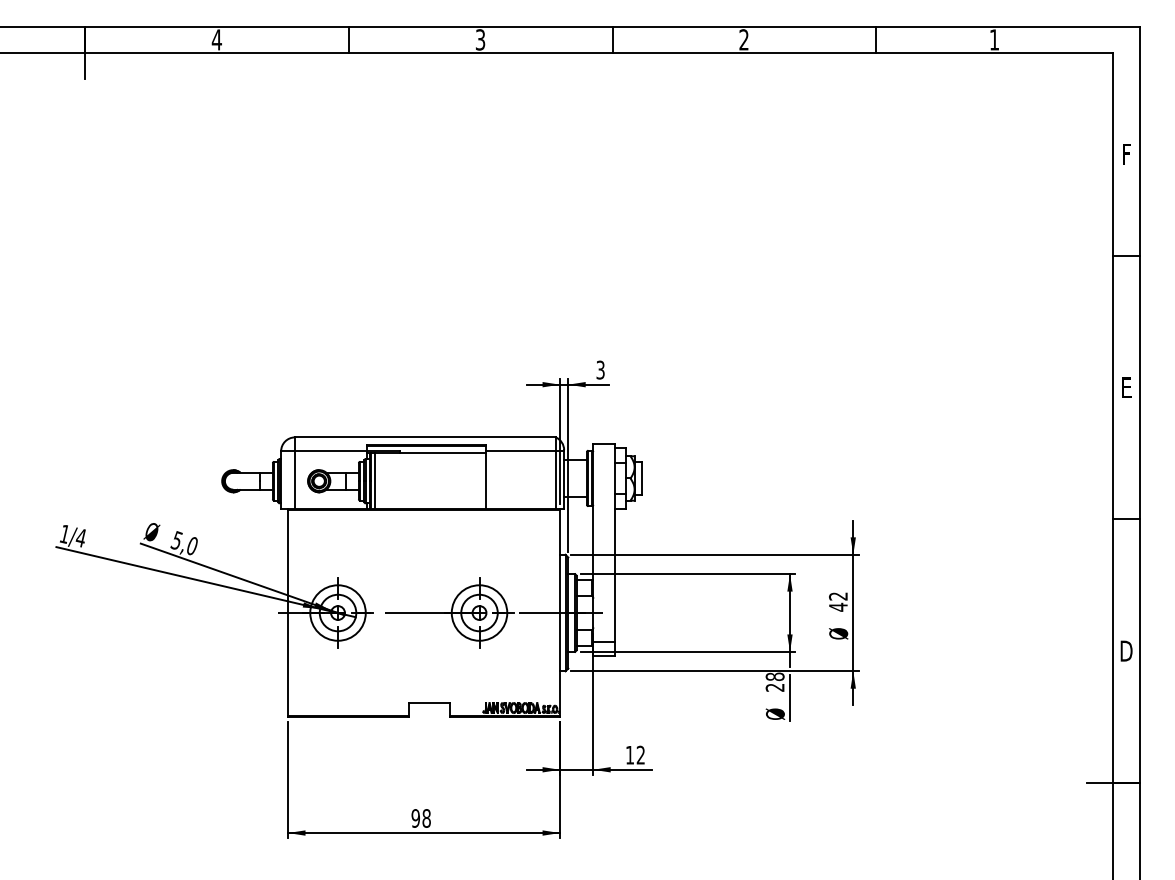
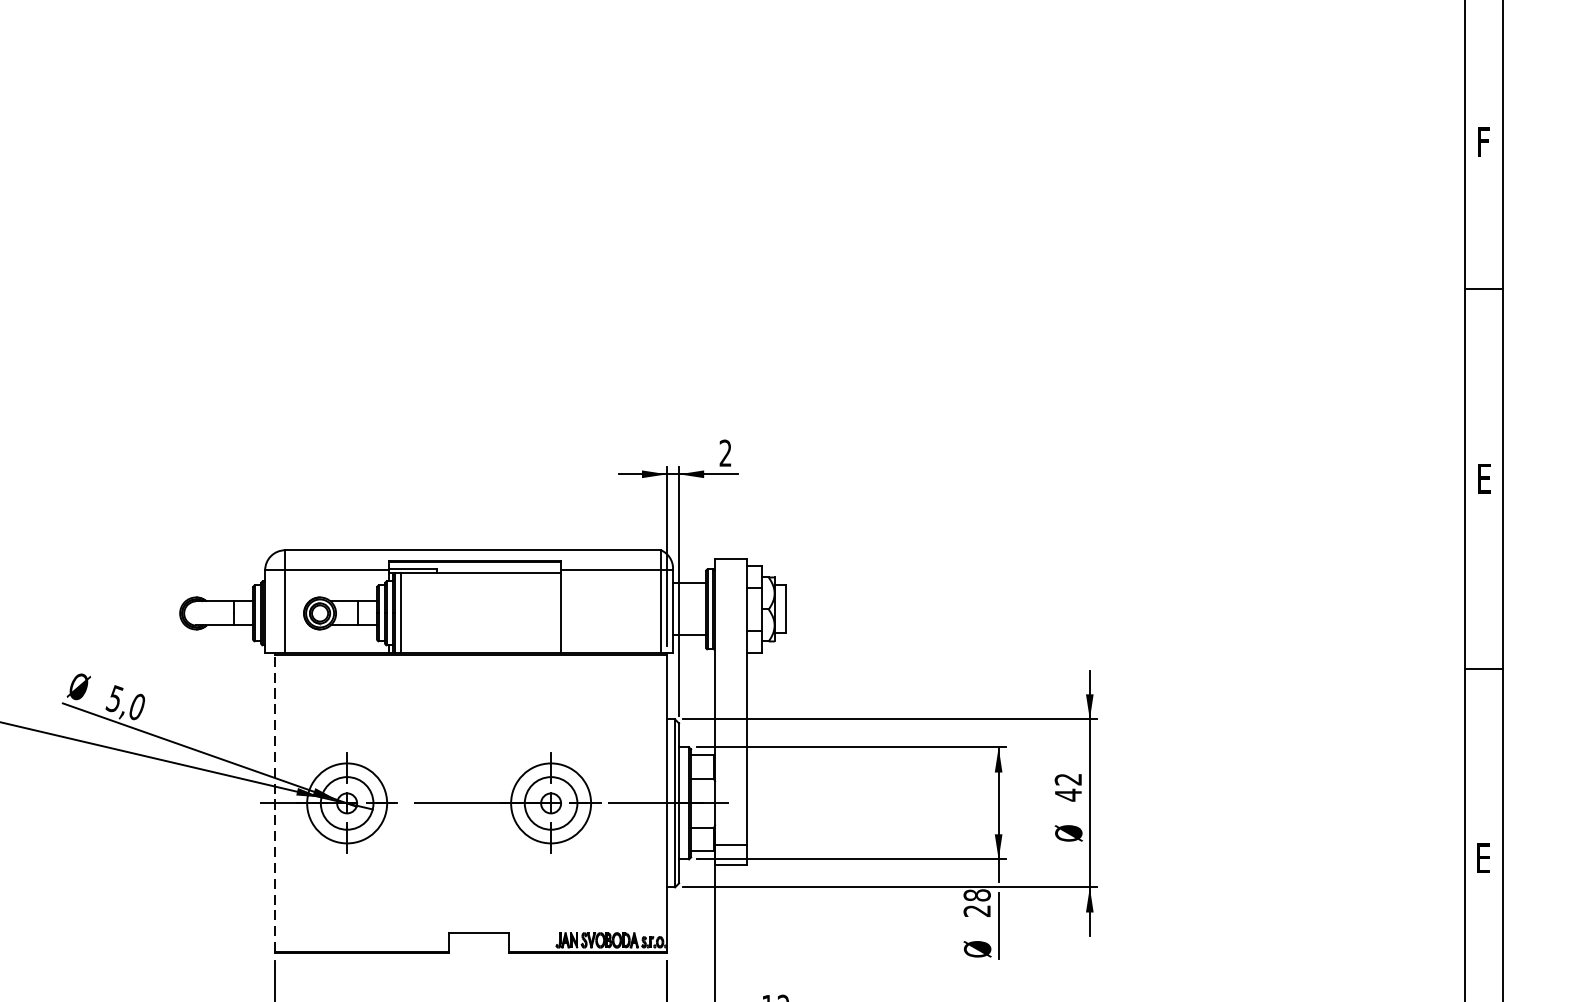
text: (600, 370) -> (725, 453), 3 -> 2
line: (288, 612) -> (275, 802), solid -> dashed
text: (1126, 650) -> (1483, 857), D -> E

